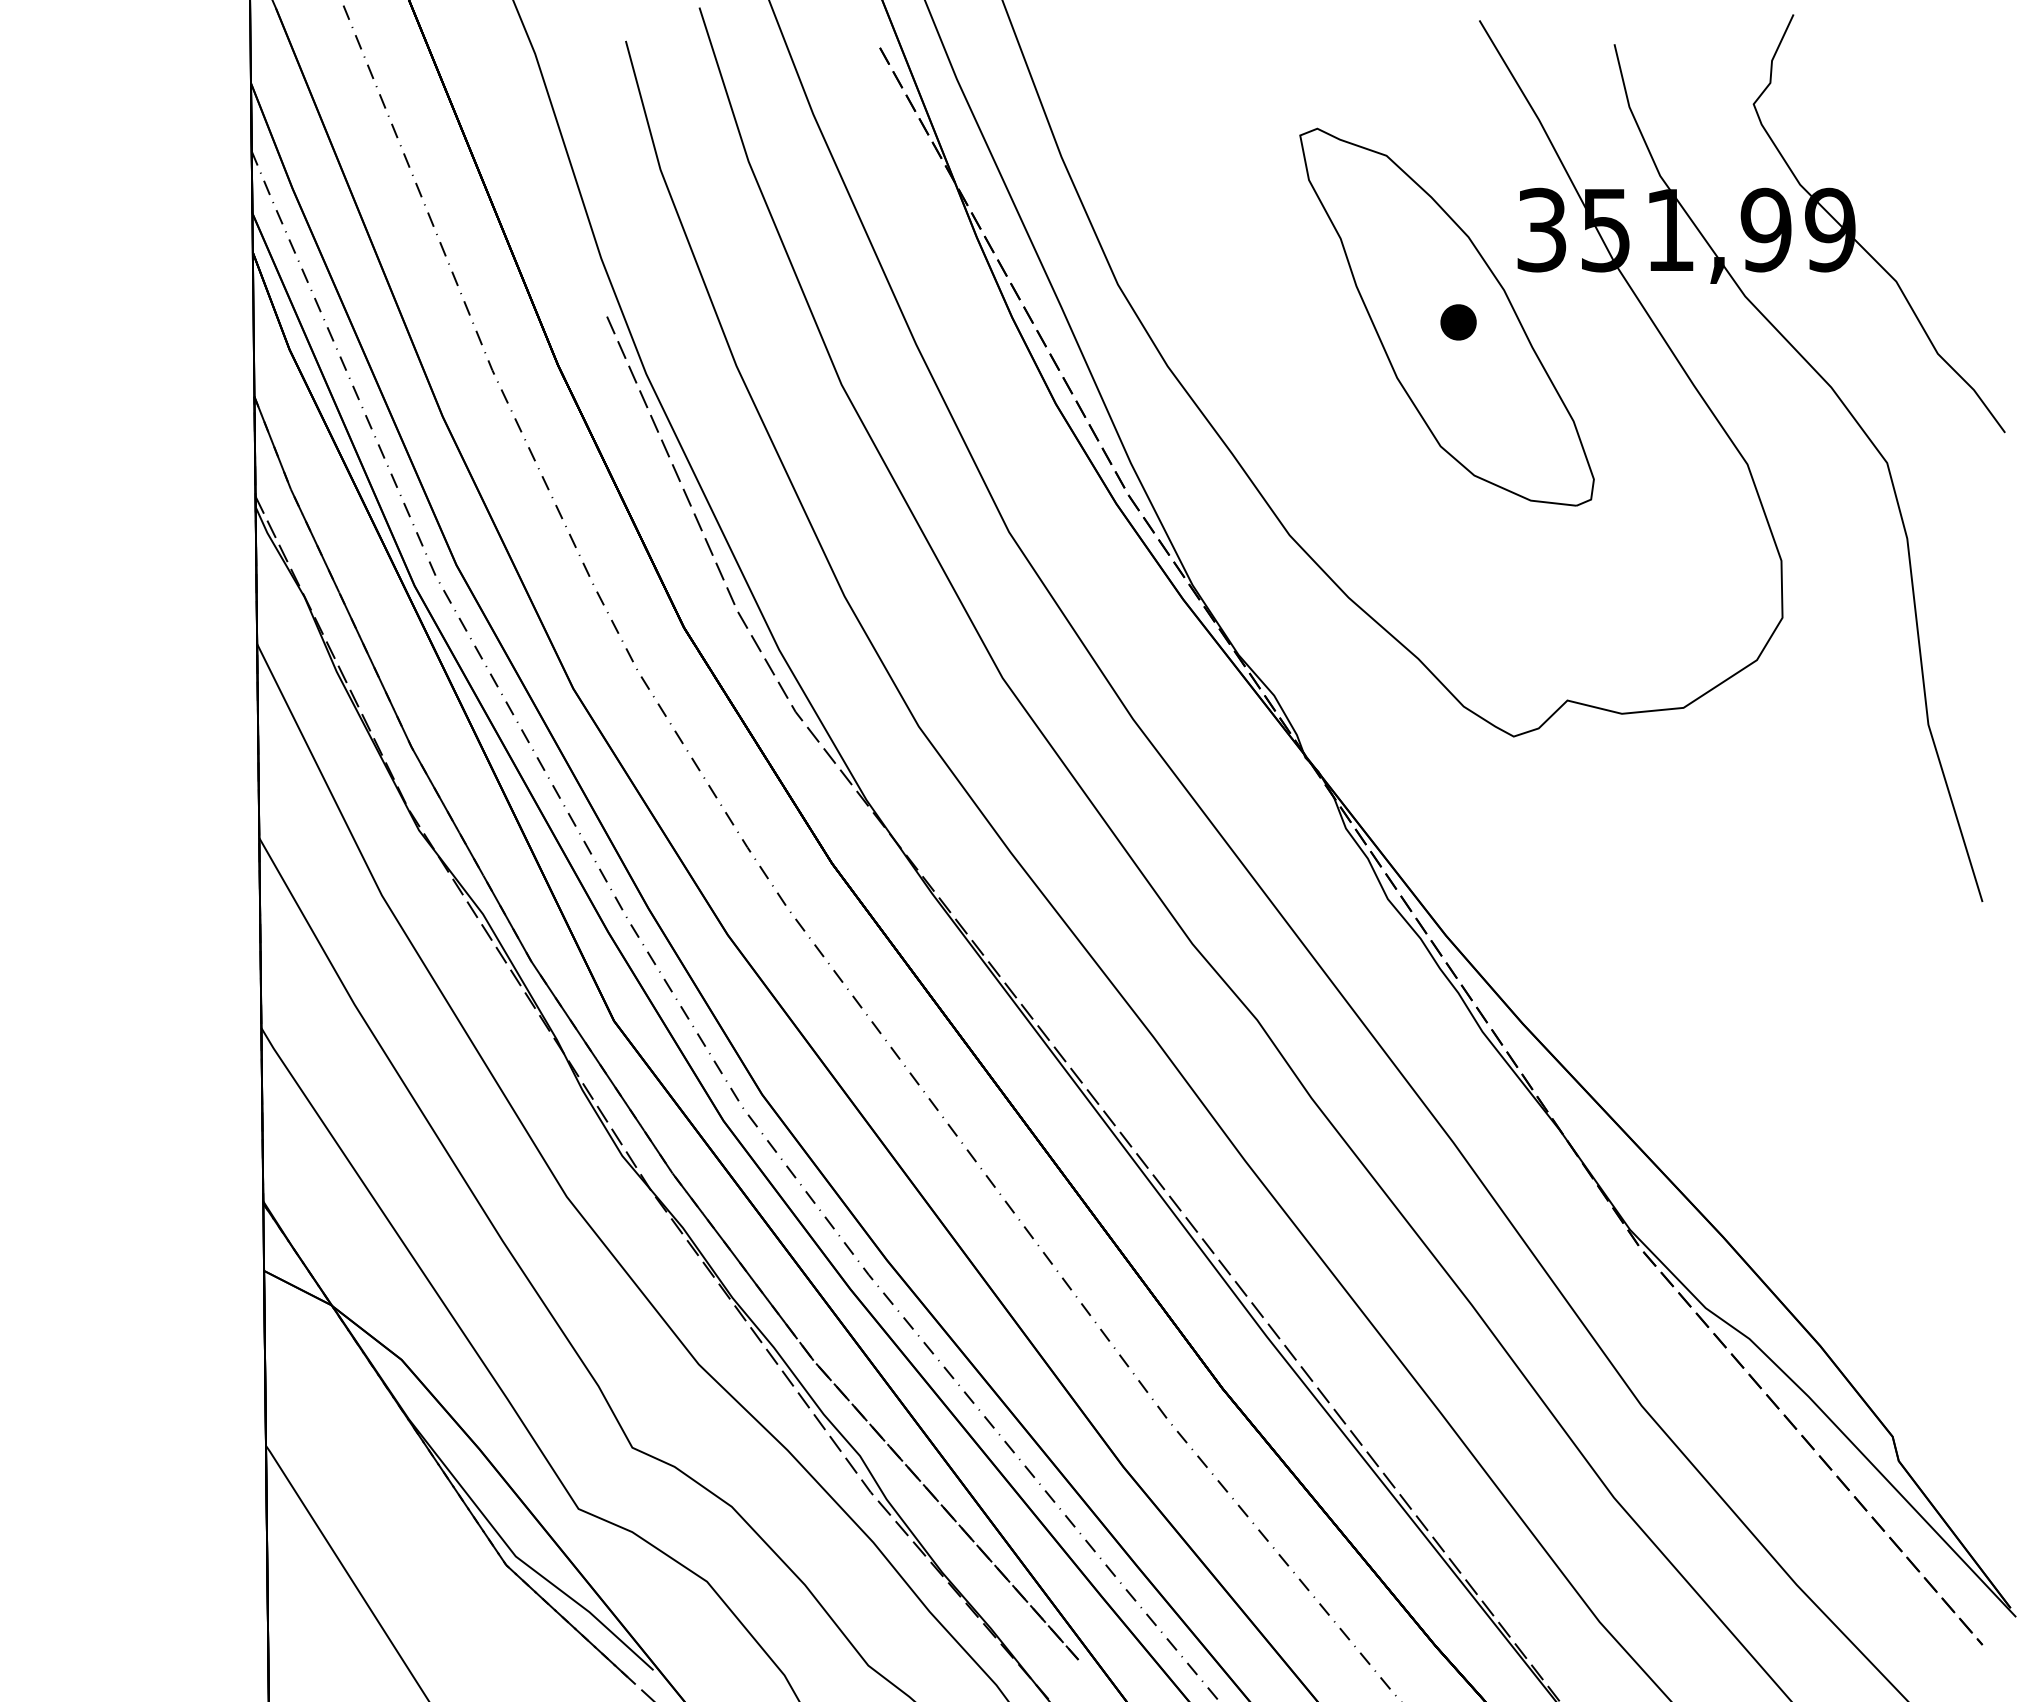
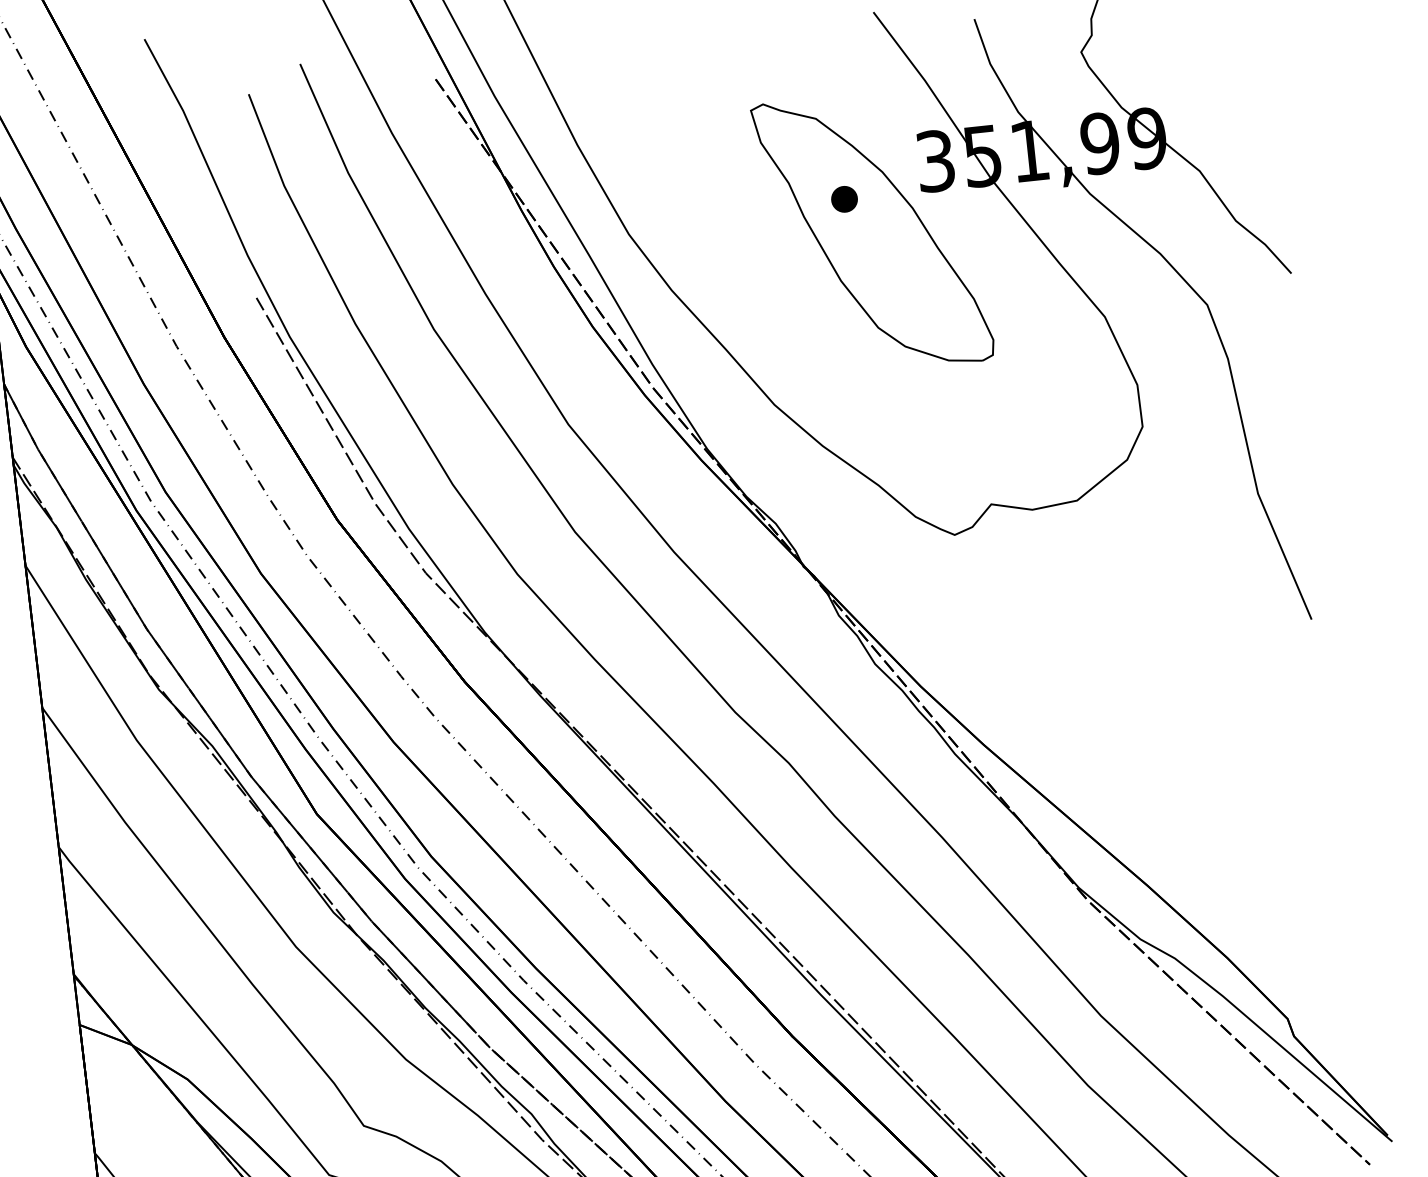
part: (1458, 322) -> (844, 199), moved

